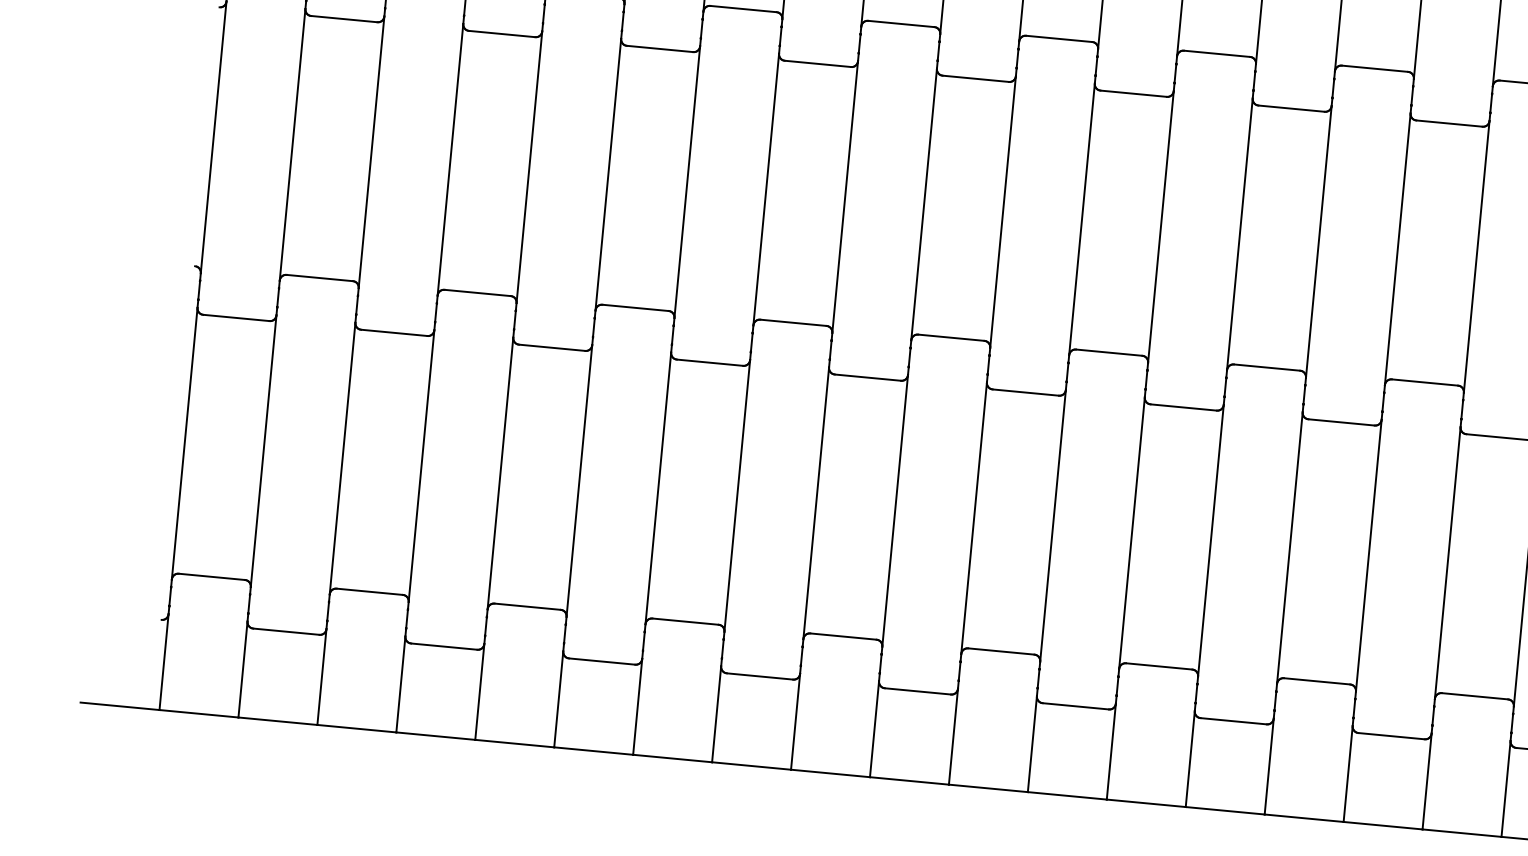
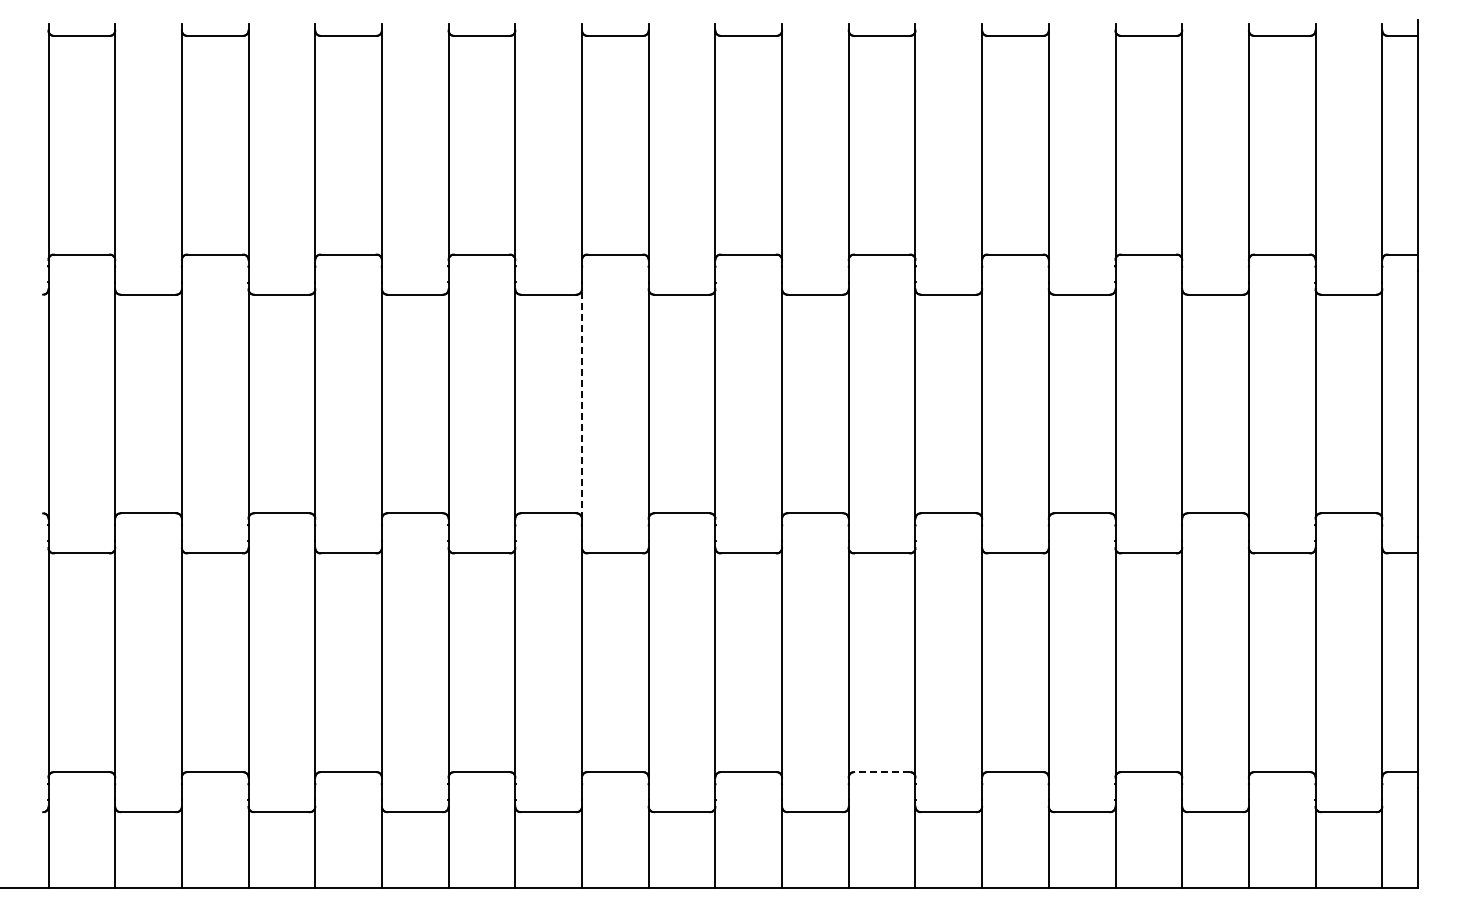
line: (845, 197) -> (582, 404), solid -> dashed
line: (1158, 666) -> (881, 772), solid -> dashed

